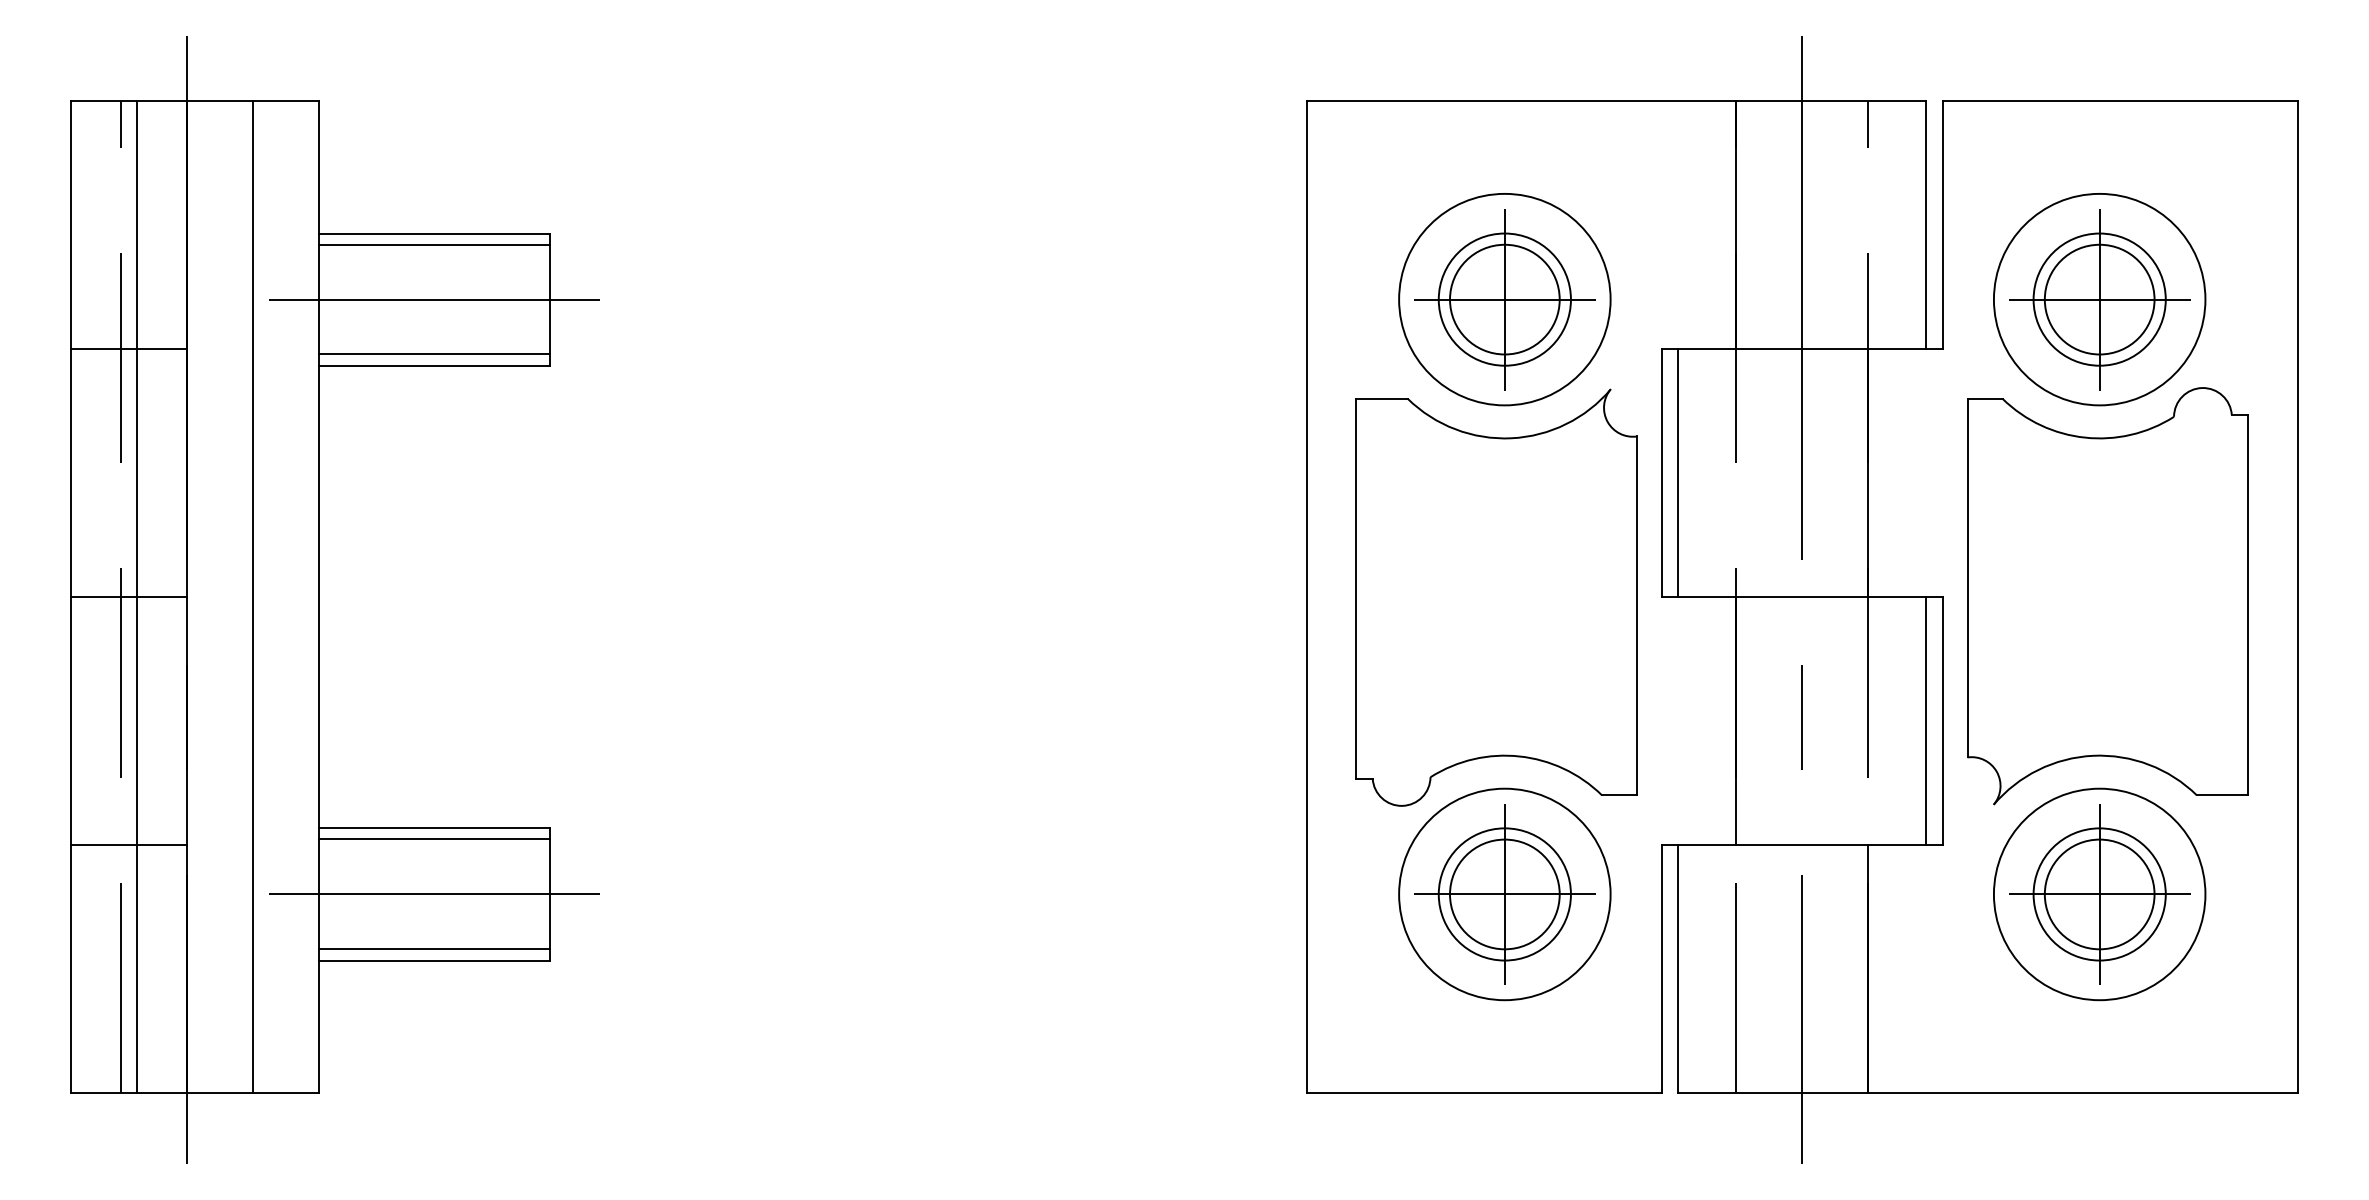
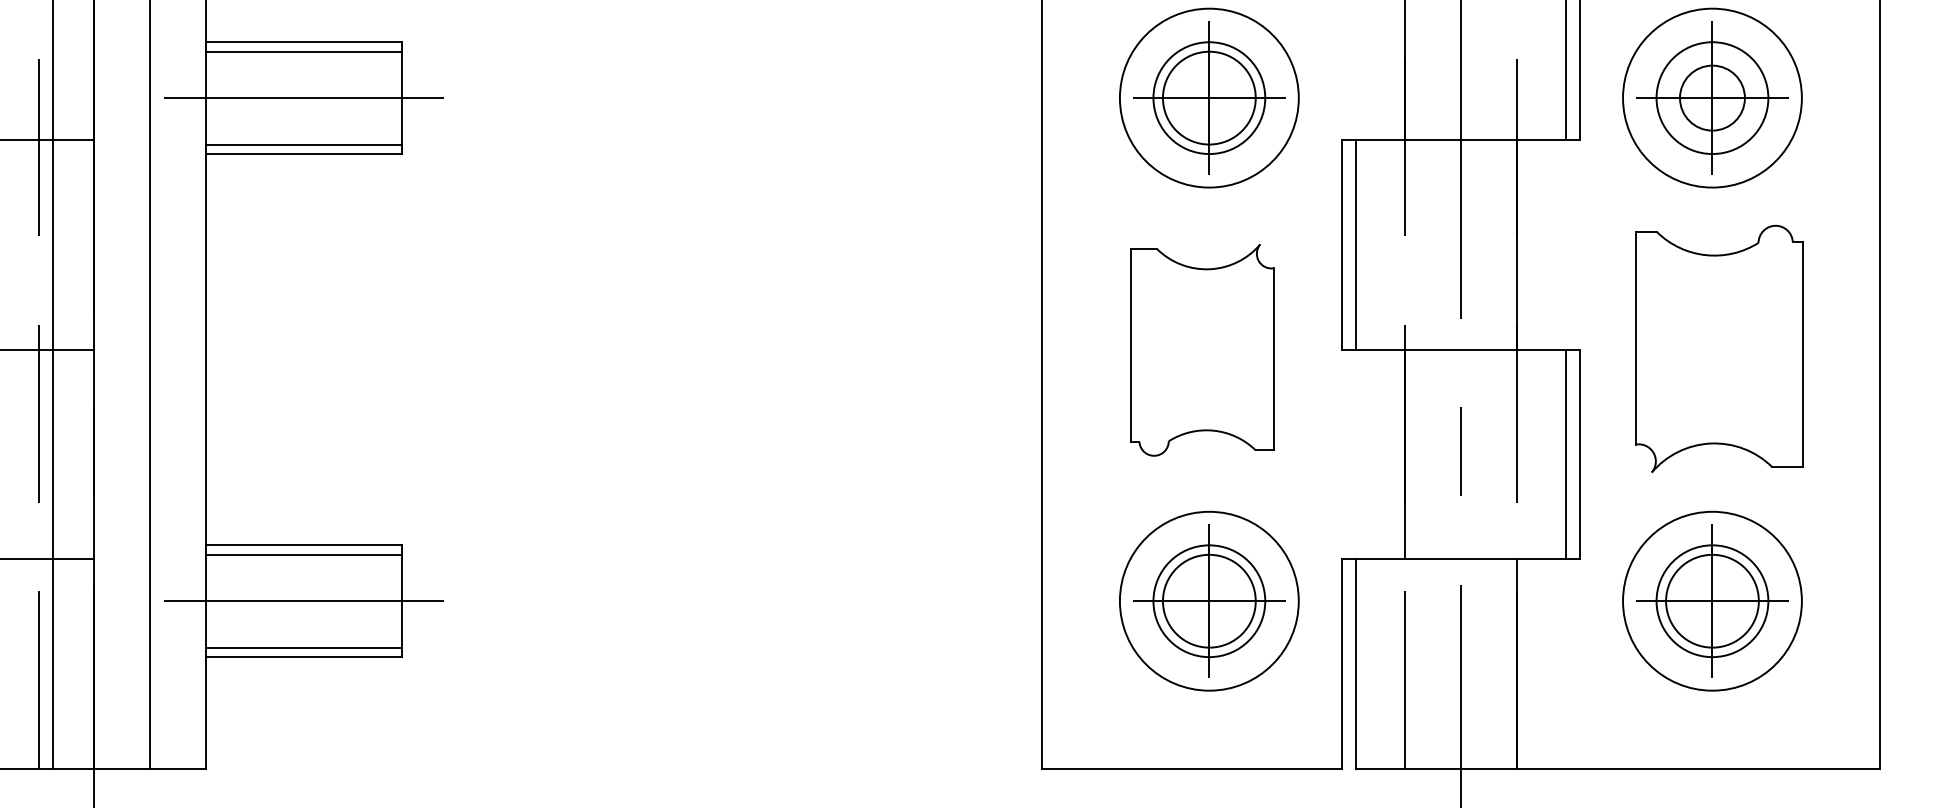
circle: (2099, 299) -> (1712, 98), size x0.7
part: (2107, 596) -> (1719, 349), size x0.7
part: (1496, 597) -> (1202, 350), size x0.6

